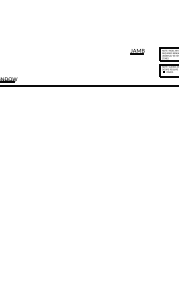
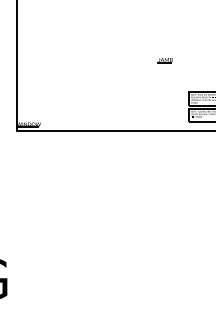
part: (136, 51) -> (164, 60), moved

